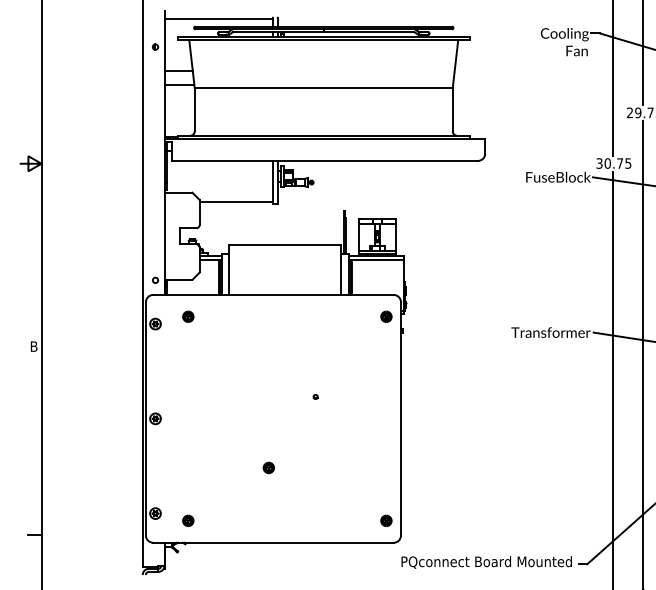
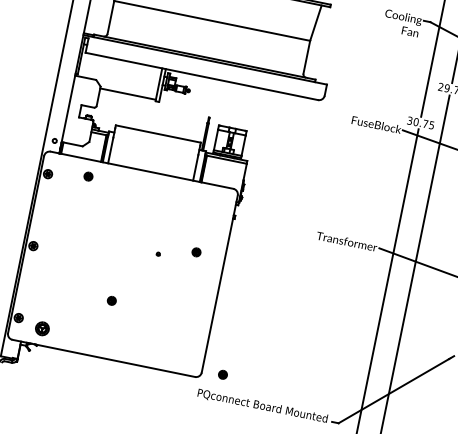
part: (188, 316) -> (88, 176), moved
part: (386, 316) -> (196, 252), moved
part: (188, 520) -> (42, 328), size x1.6
part: (386, 520) -> (223, 374), moved

